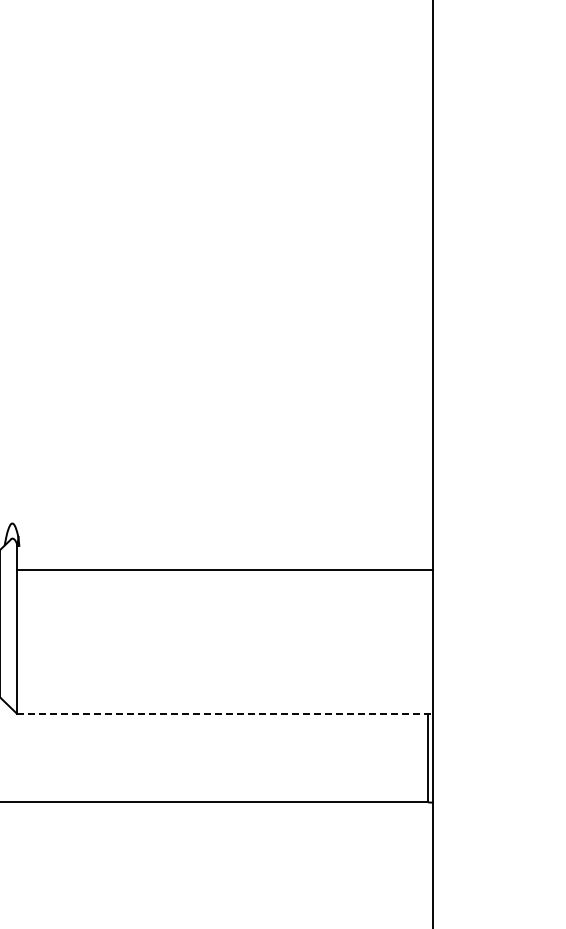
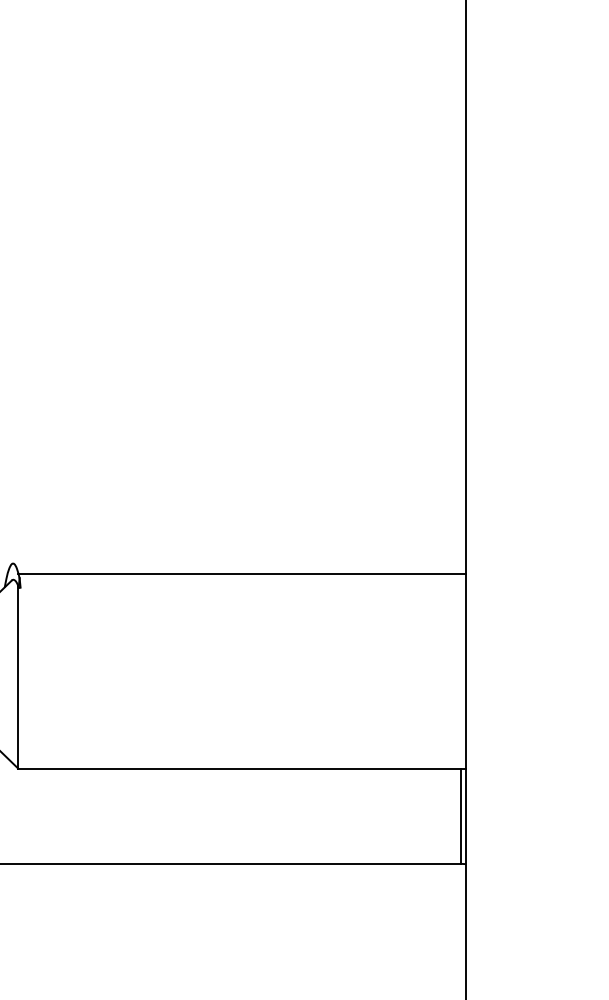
line: (225, 569) -> (242, 574), moved
line: (225, 713) -> (242, 768), dashed -> solid

